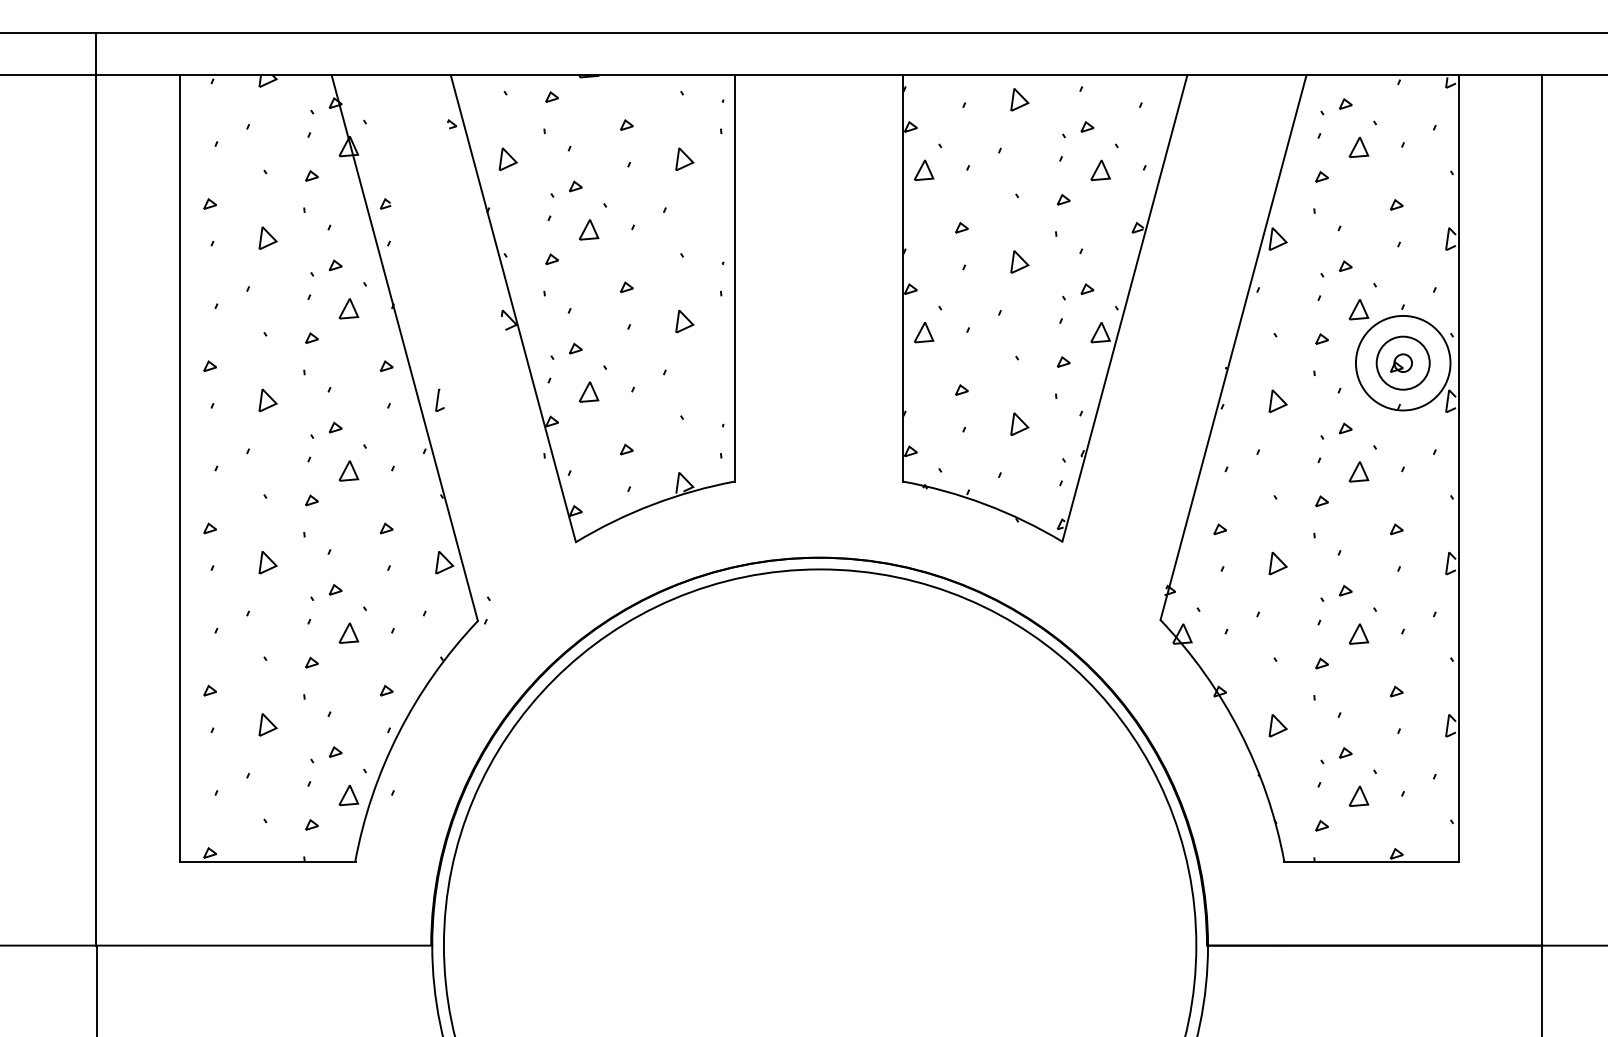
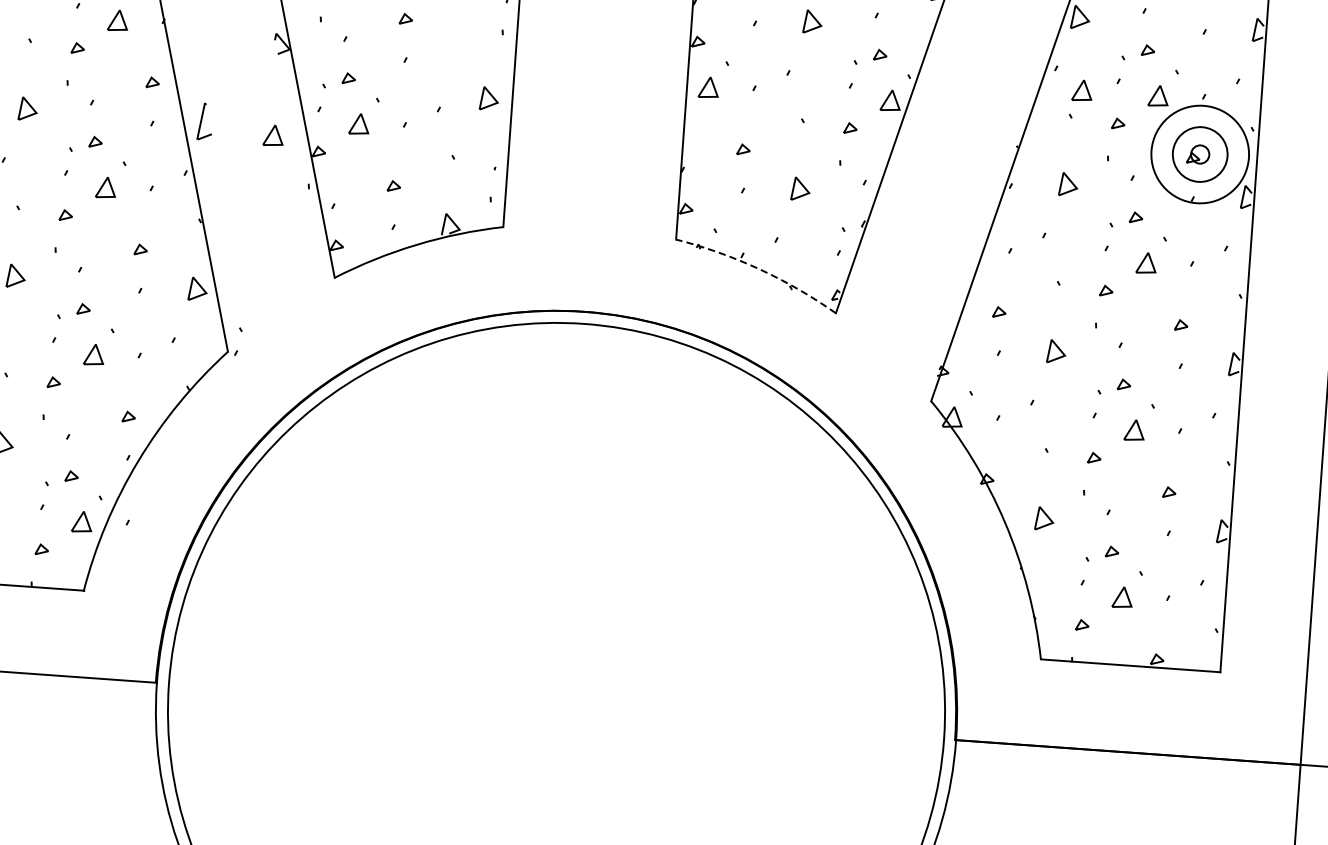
line: (1282, 308) -> (1079, 89), added
line: (686, 319) -> (491, 96), moved
part: (439, 400) -> (204, 121), size x1.6
line: (505, 406) -> (272, 132), added
arc: (985, 504) -> (759, 269), solid -> dashed

